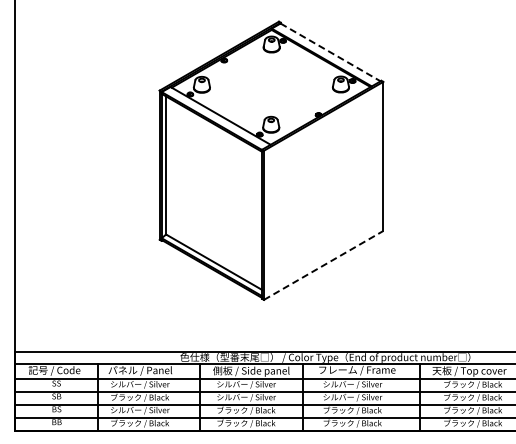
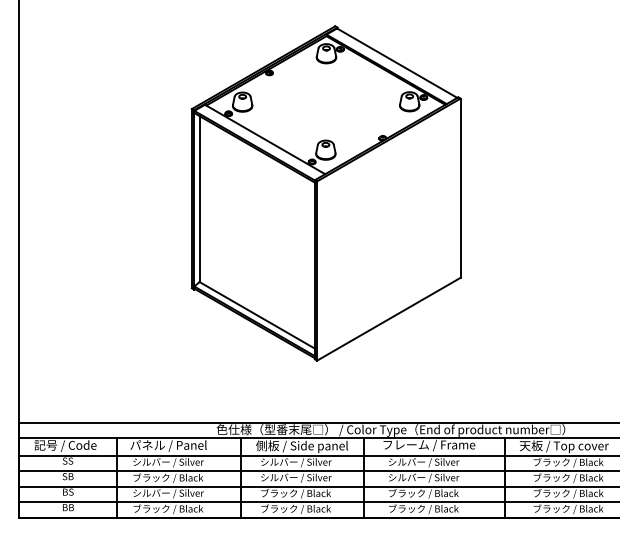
line: (330, 52) -> (397, 63), dashed -> solid
line: (323, 265) -> (388, 319), dashed -> solid

